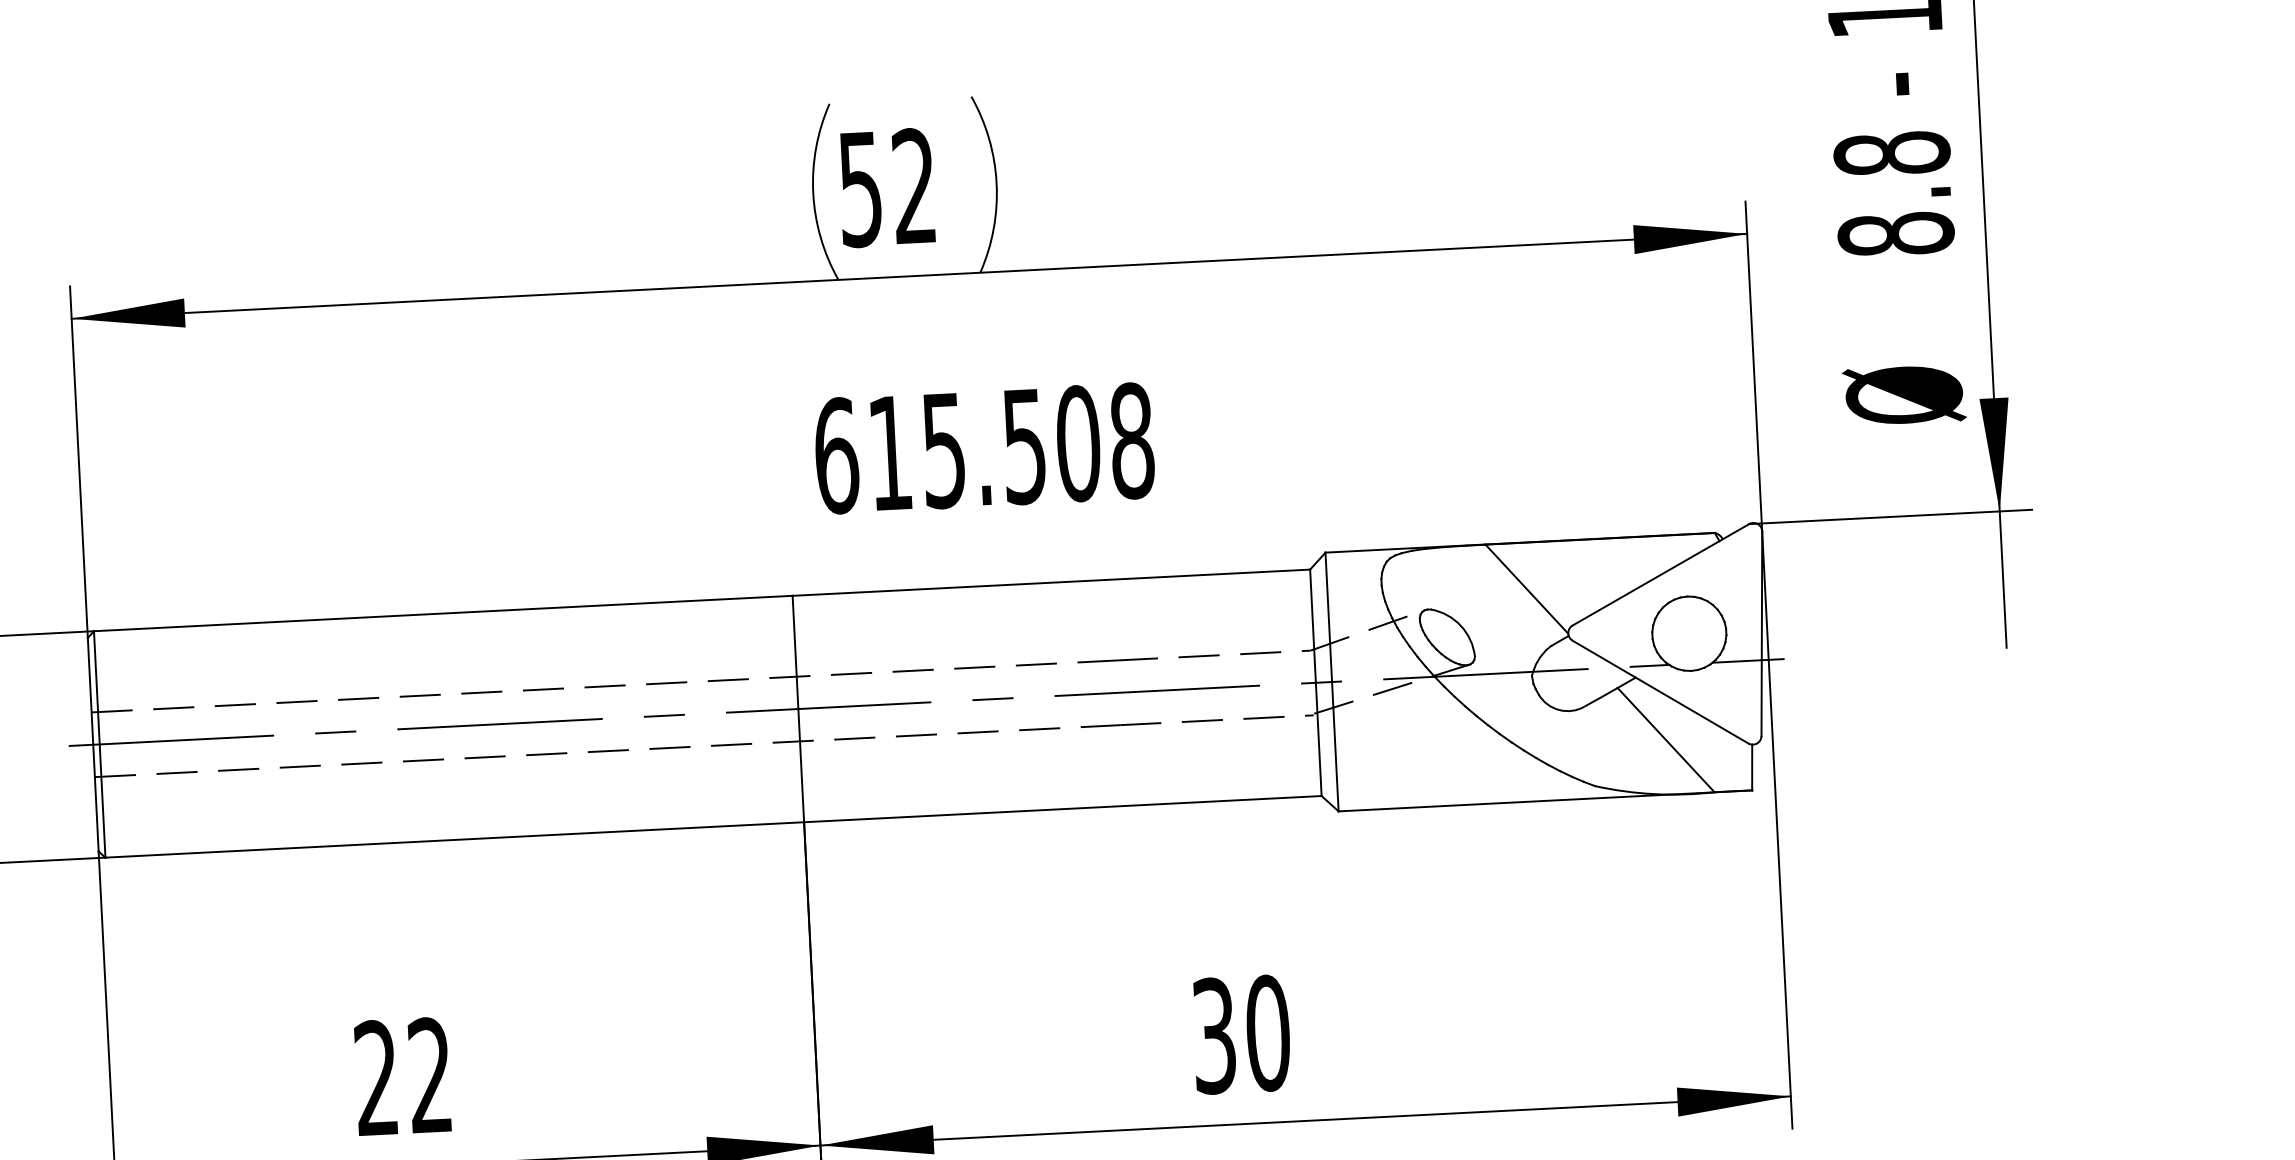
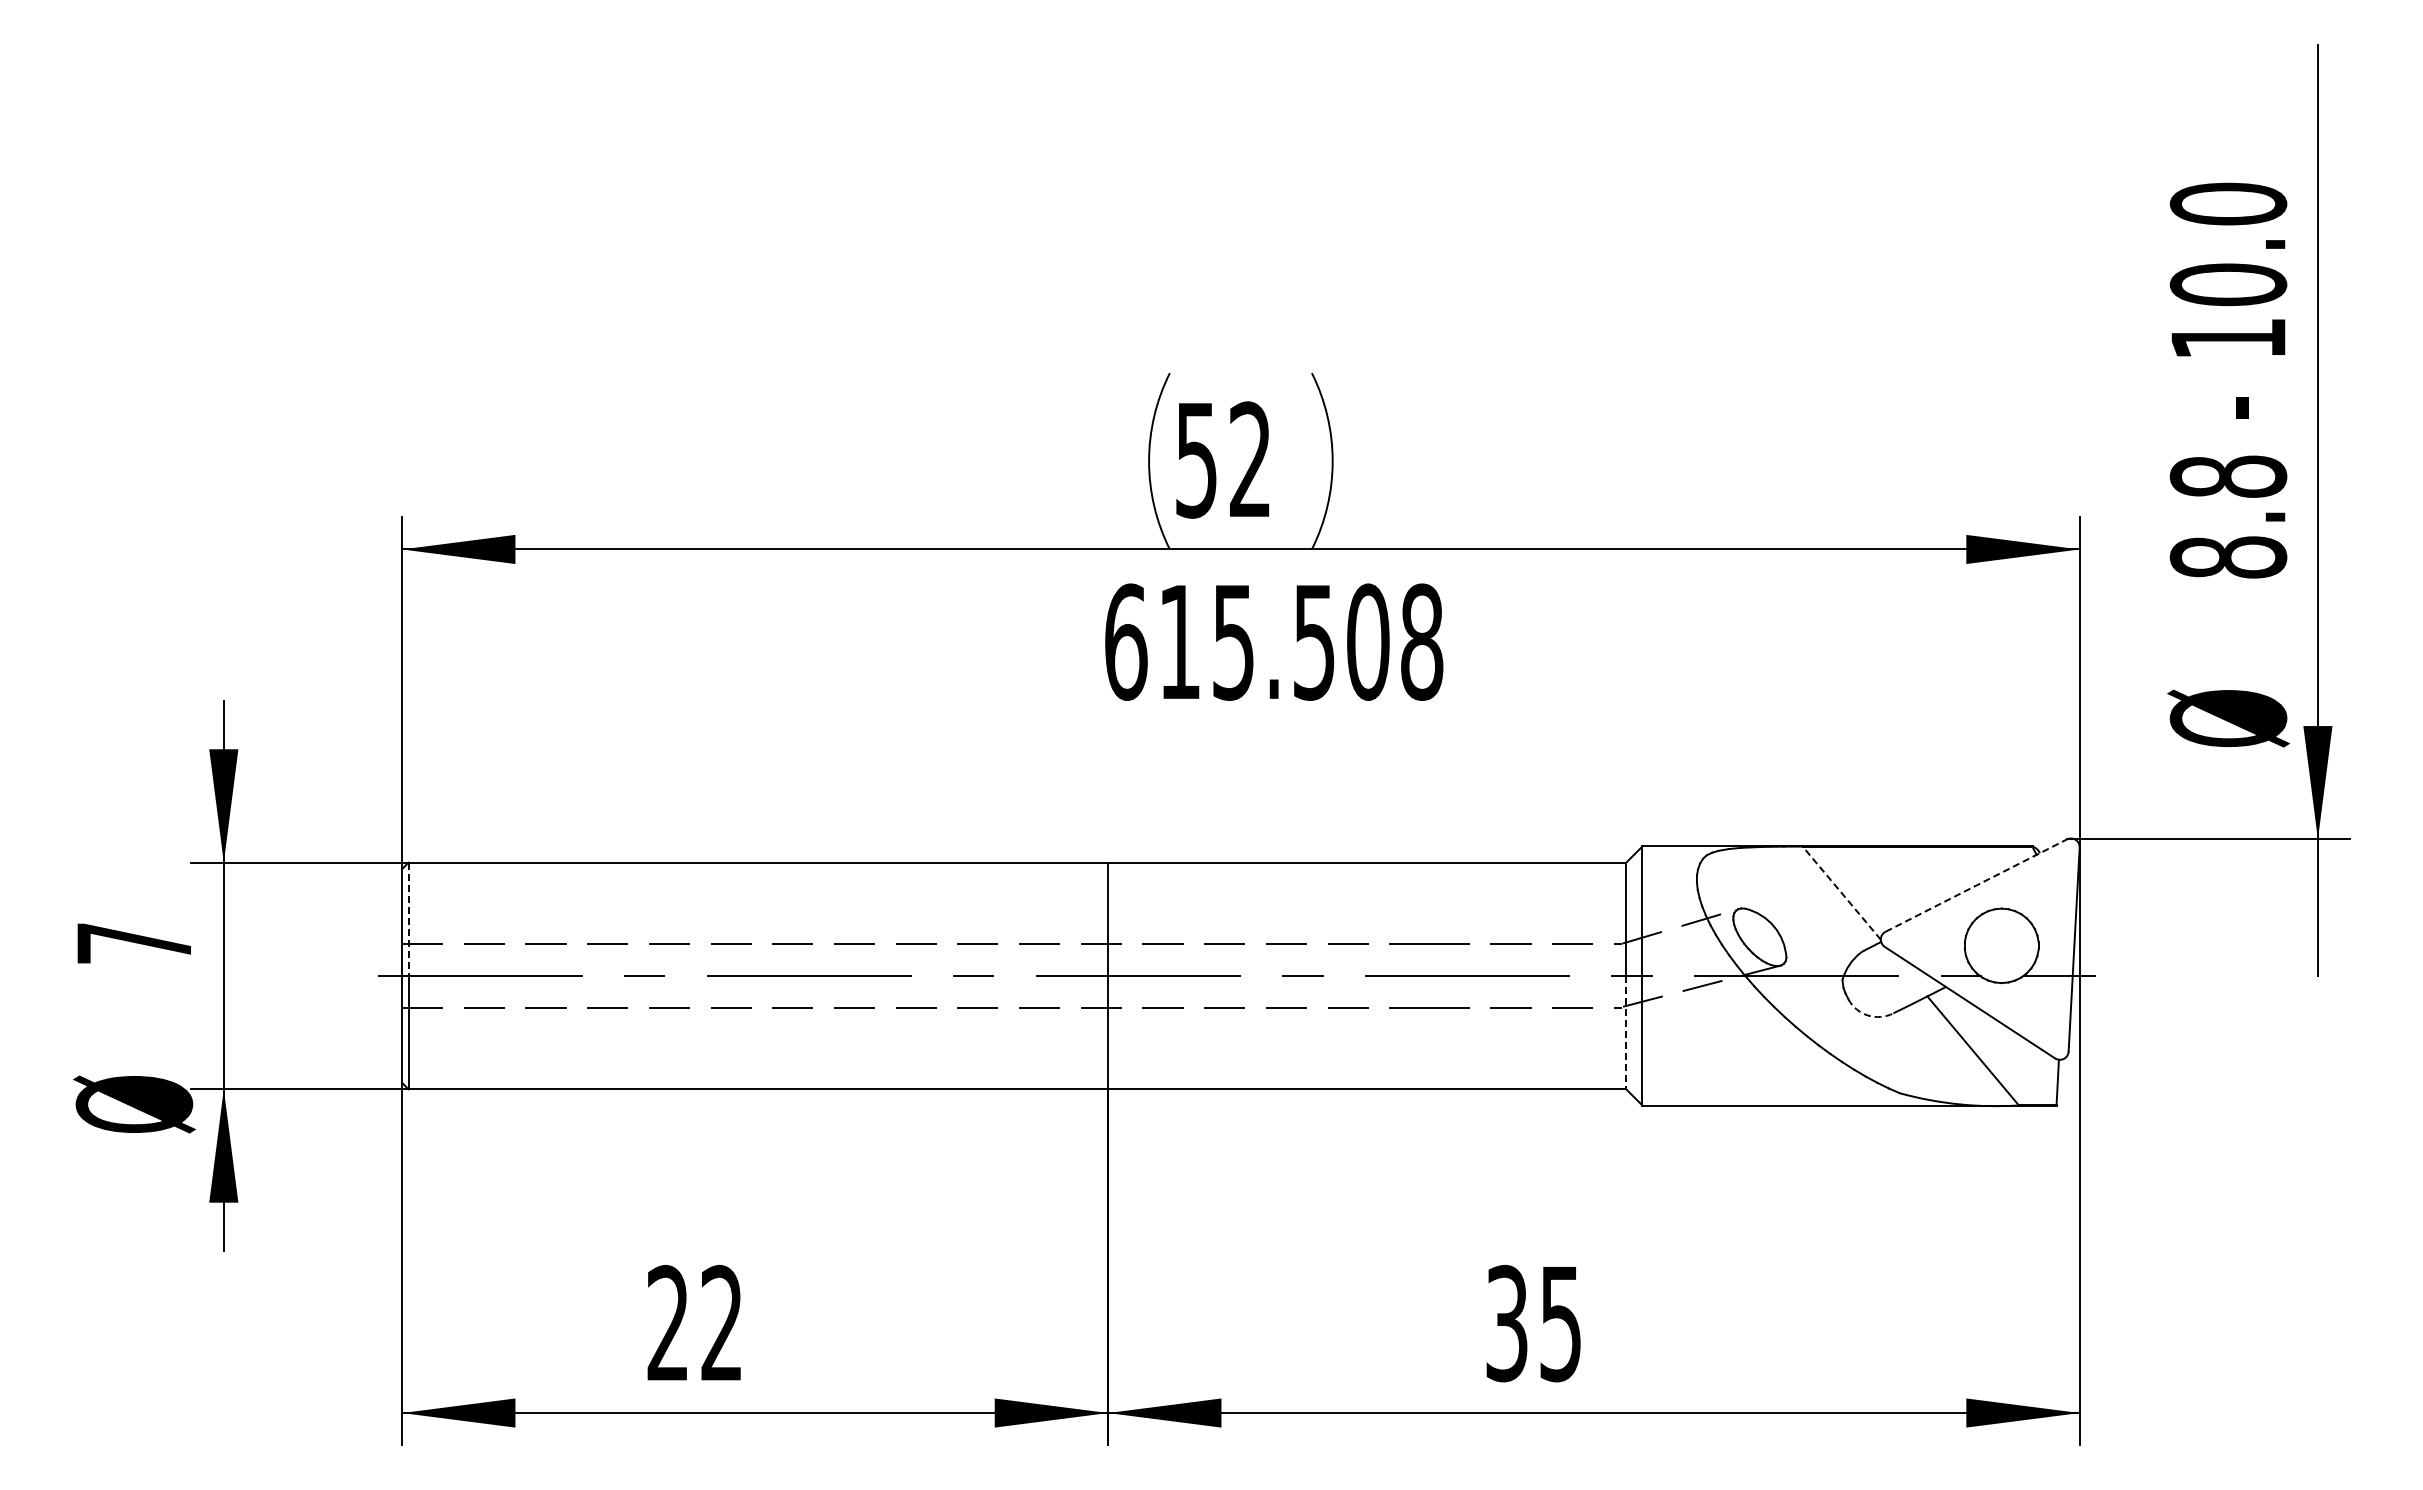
text: (984, 447) -> (1274, 641), moved
line: (1661, 574) -> (1976, 885), solid -> dashed
line: (1526, 589) -> (1841, 893), solid -> dashed
line: (96, 688) -> (408, 919), solid -> dashed
arc: (1559, 710) -> (1868, 1015), solid -> dashed
line: (1318, 739) -> (1626, 1032), solid -> dashed
text: (1267, 1033) -> (1560, 1323), 30 -> 35

